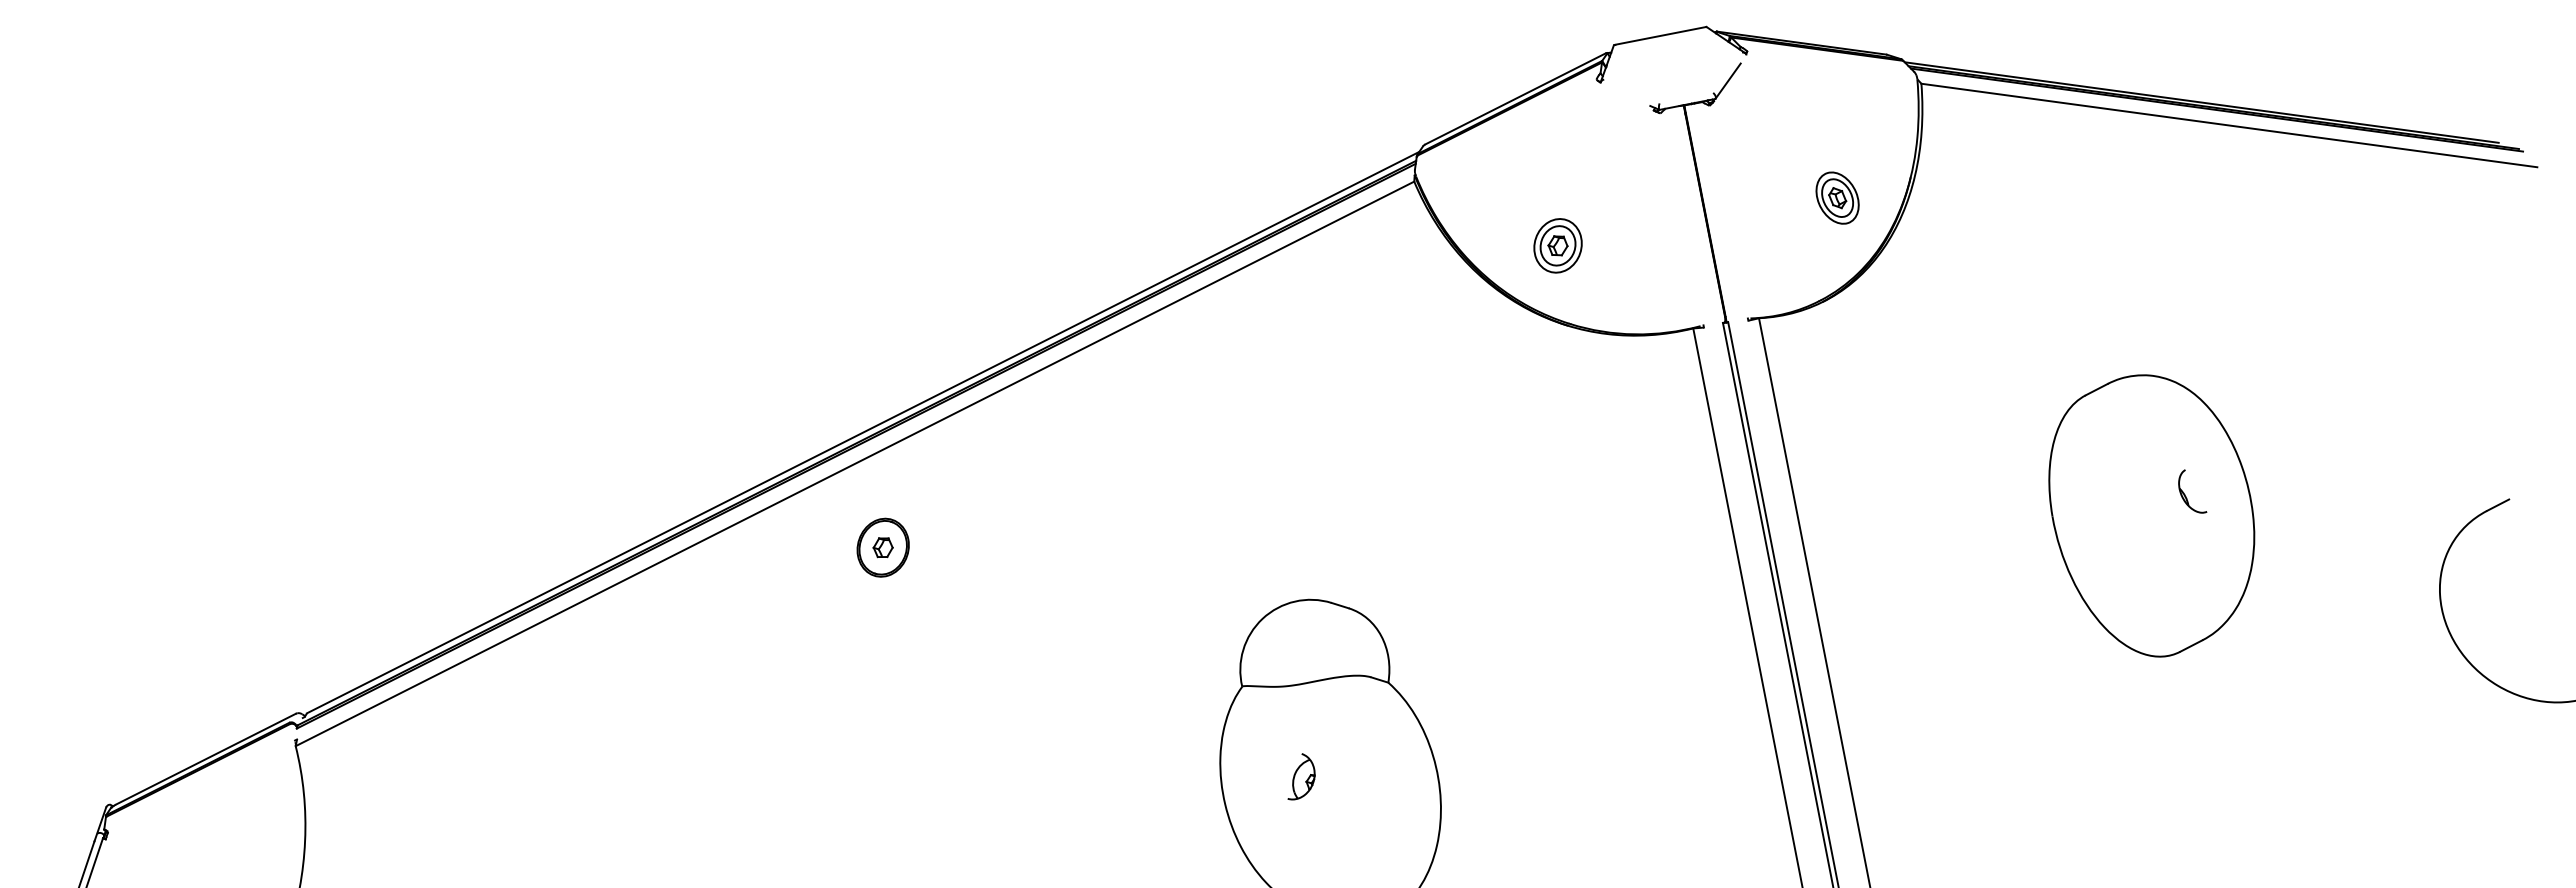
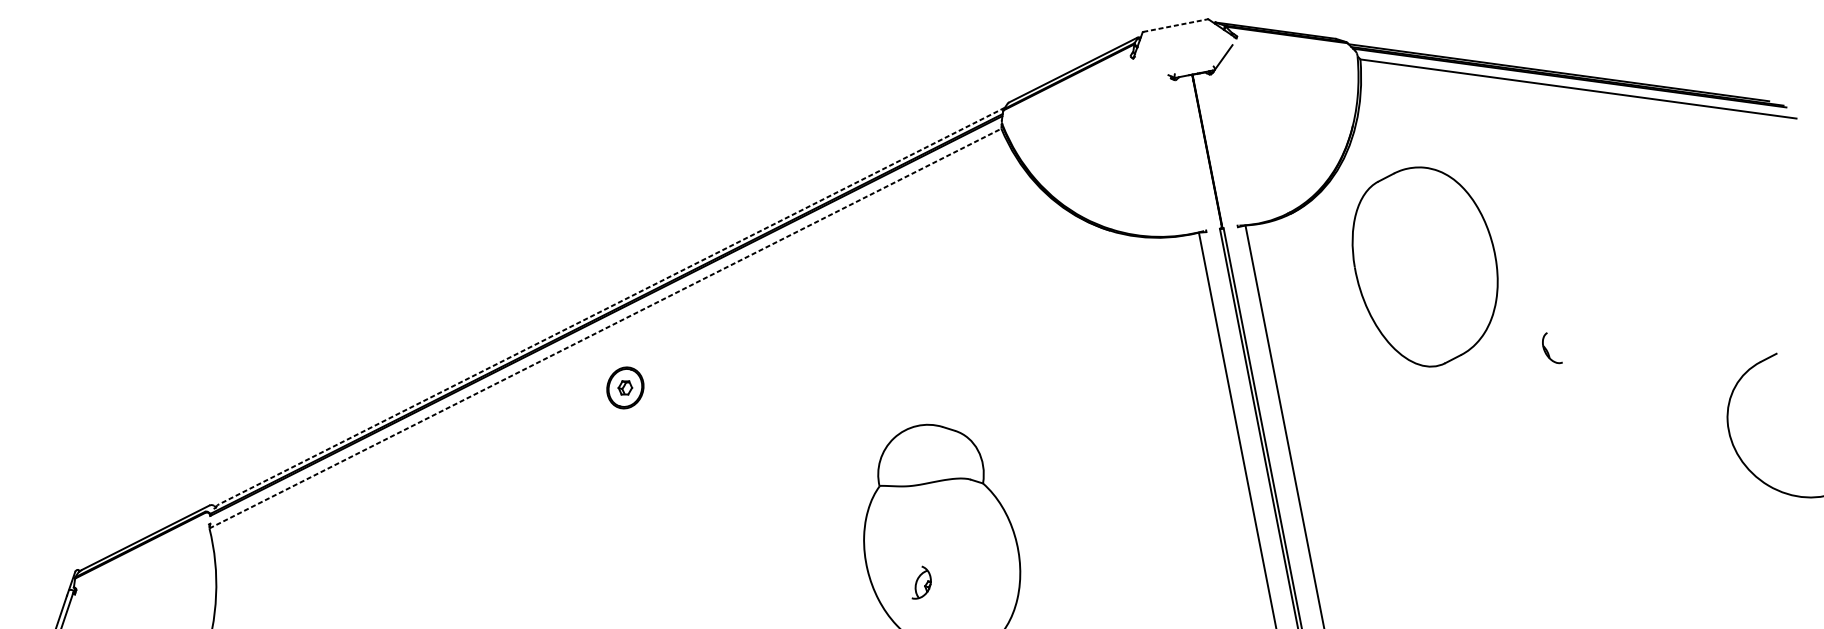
line: (1660, 35) -> (1175, 25), solid -> dashed
part: (1837, 197) -> (1301, 139), removed
part: (1557, 245) -> (1102, 173), removed
line: (863, 432) -> (611, 306), solid -> dashed
line: (855, 463) -> (605, 328), solid -> dashed
part: (2151, 515) -> (1424, 266), moved
part: (1301, 776) -> (921, 582), moved

